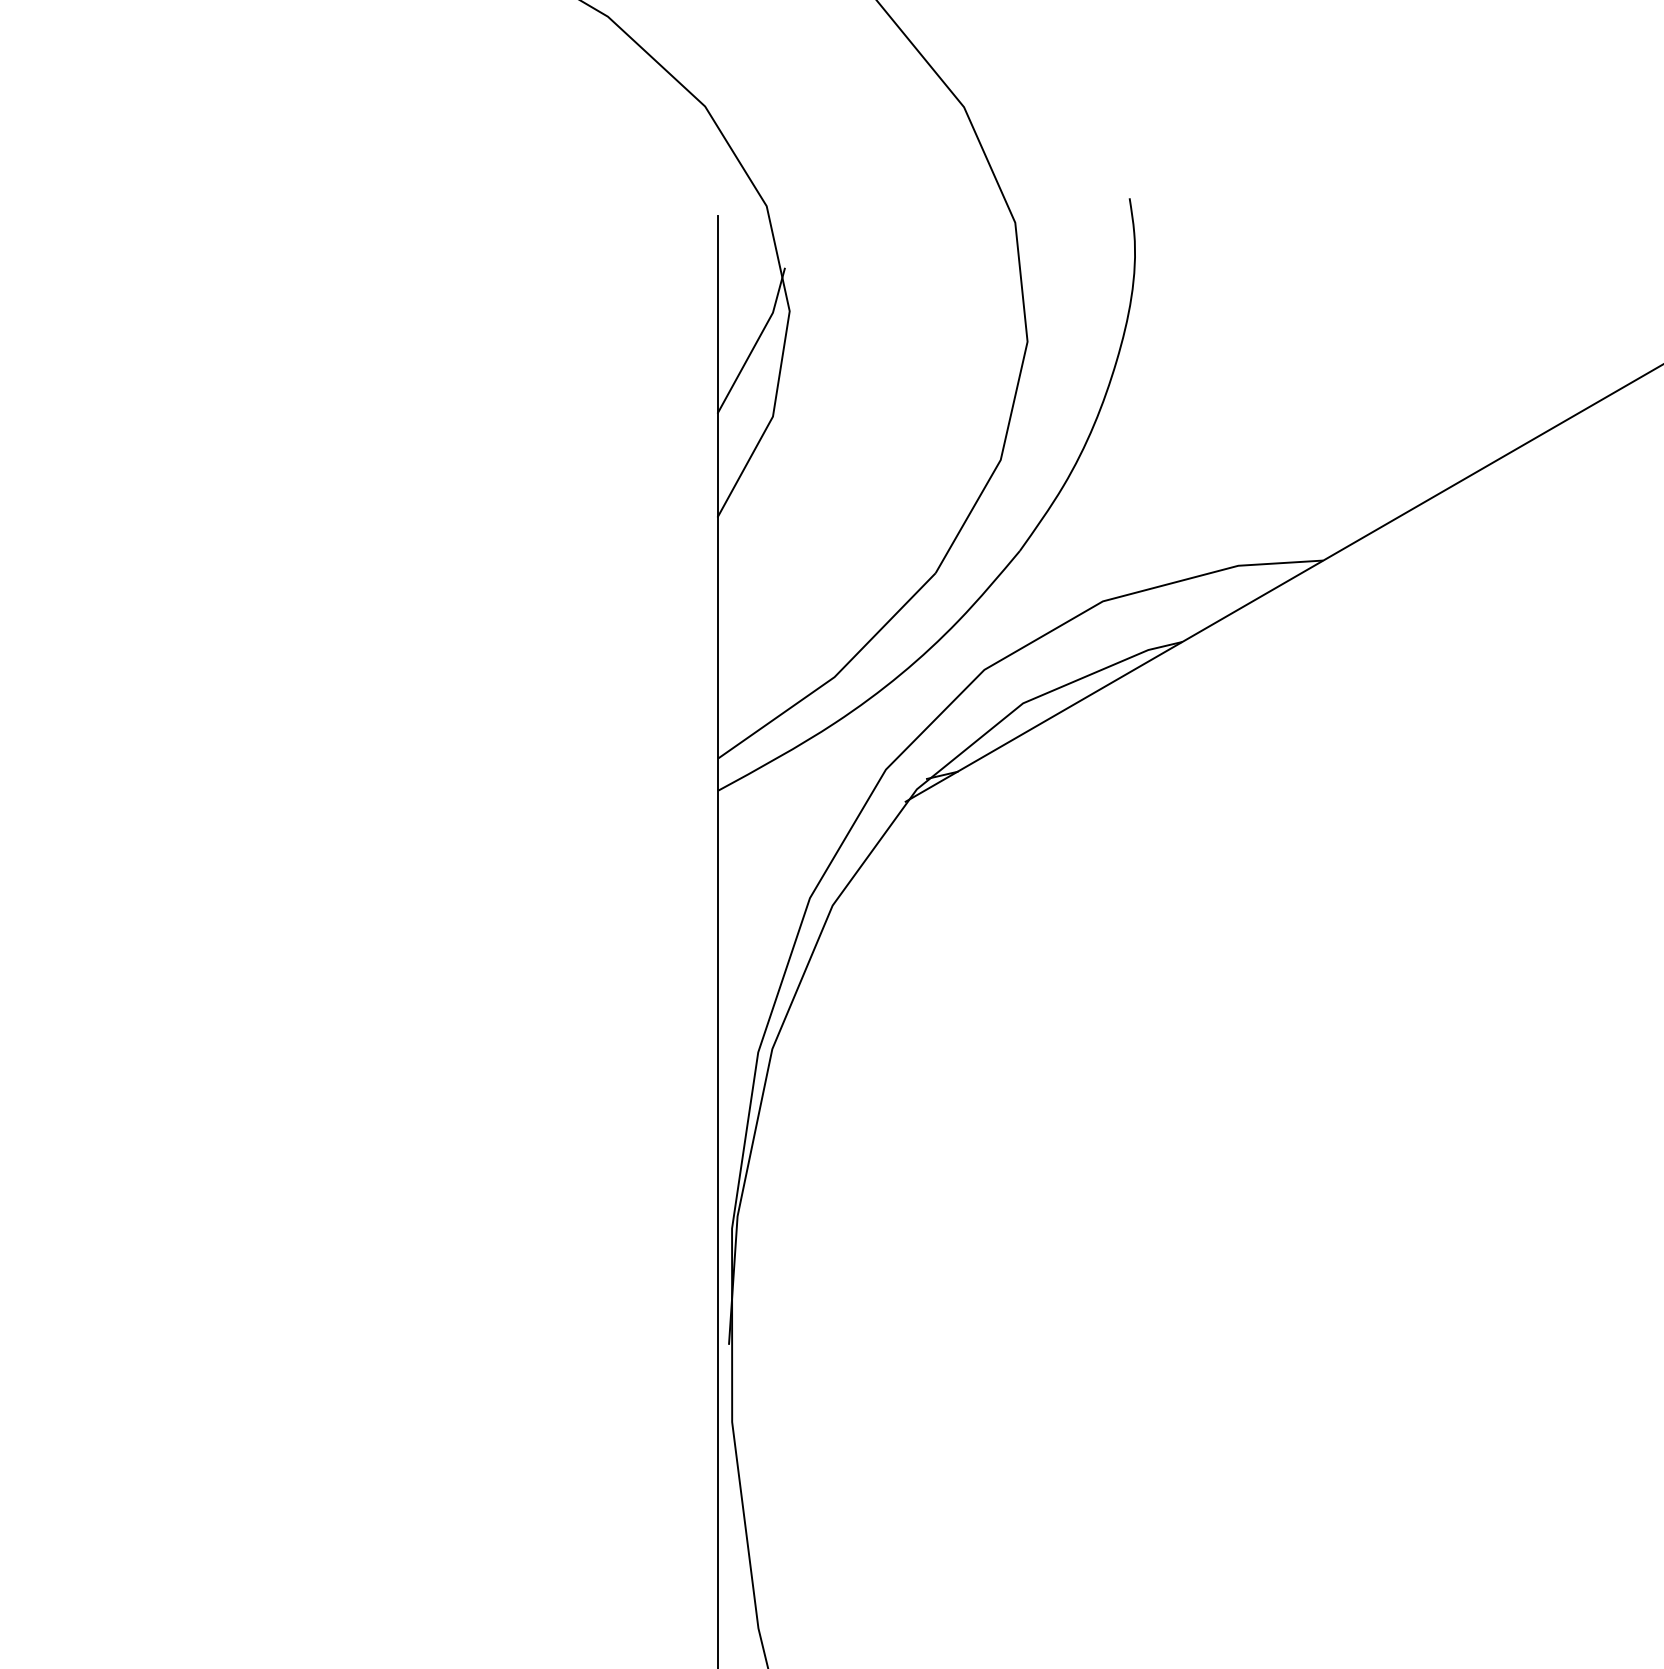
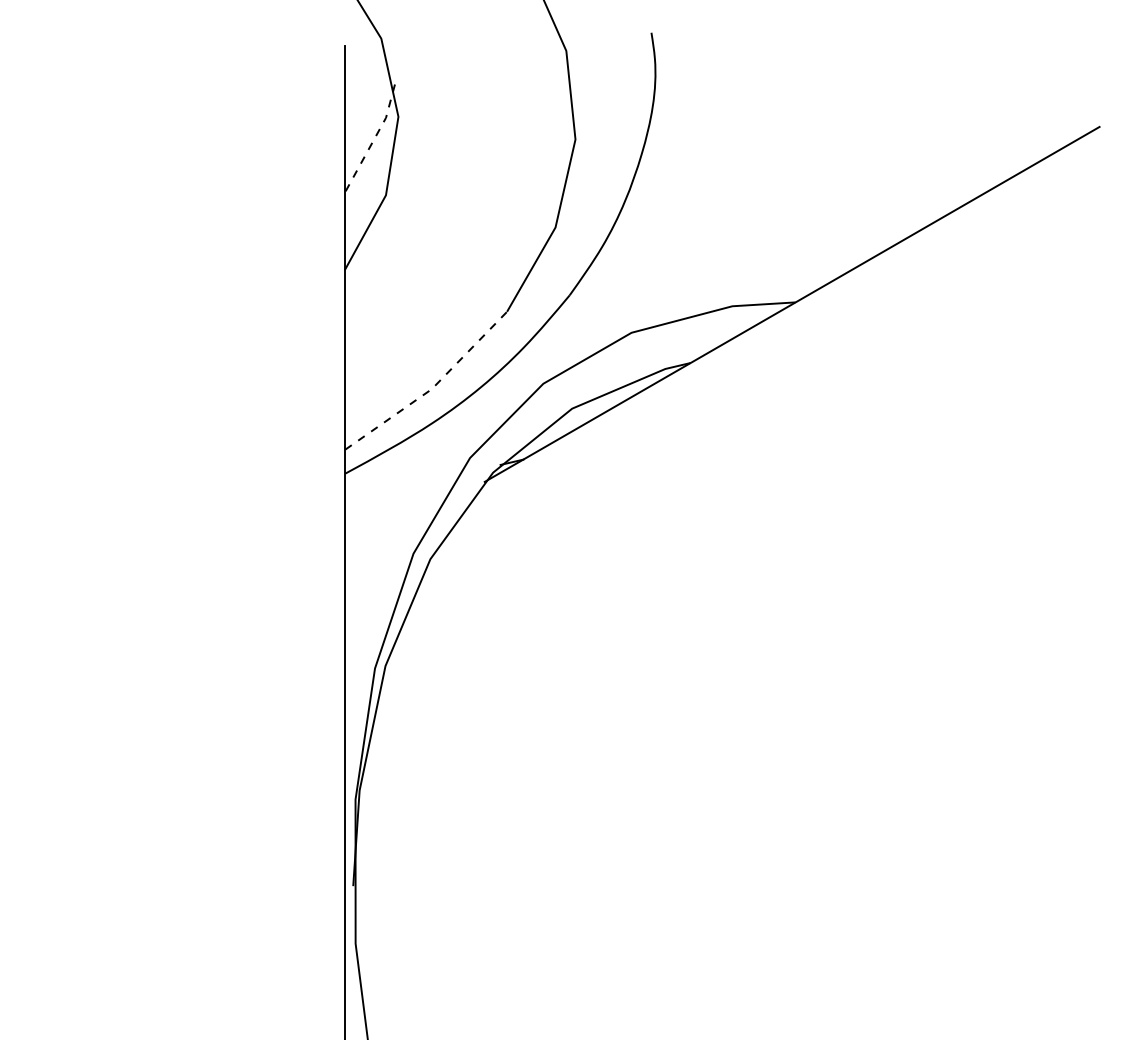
line: (756, 342) -> (373, 140), solid -> dashed
line: (835, 675) -> (432, 387), solid -> dashed

